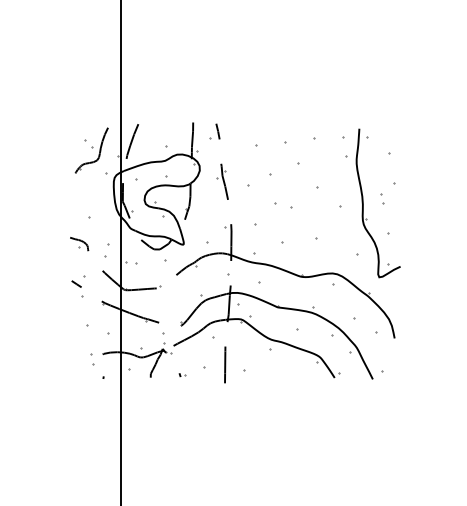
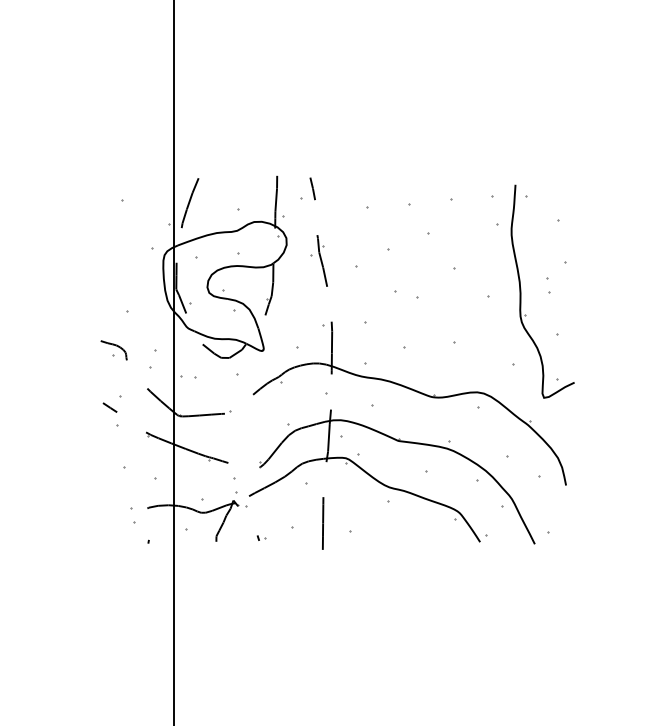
part: (91, 150) -> (131, 216), removed

